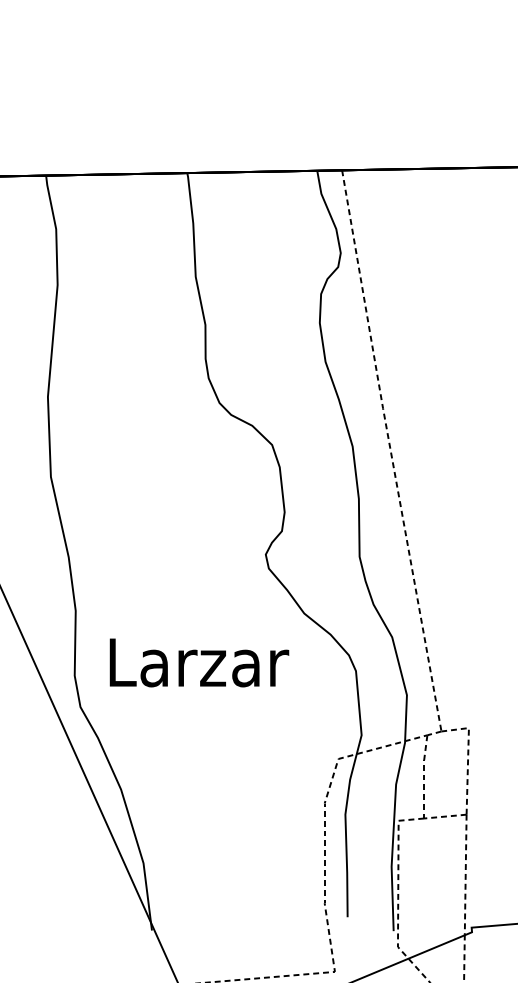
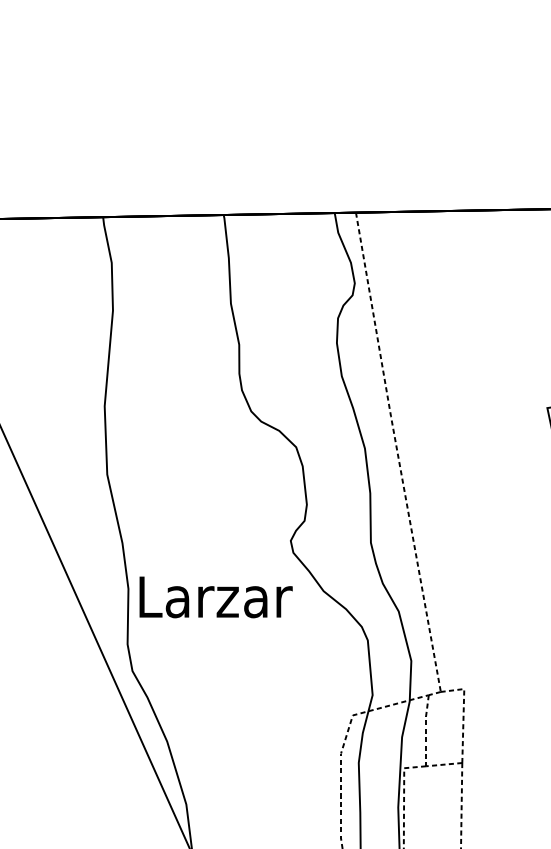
text: (198, 663) -> (215, 597), moved

